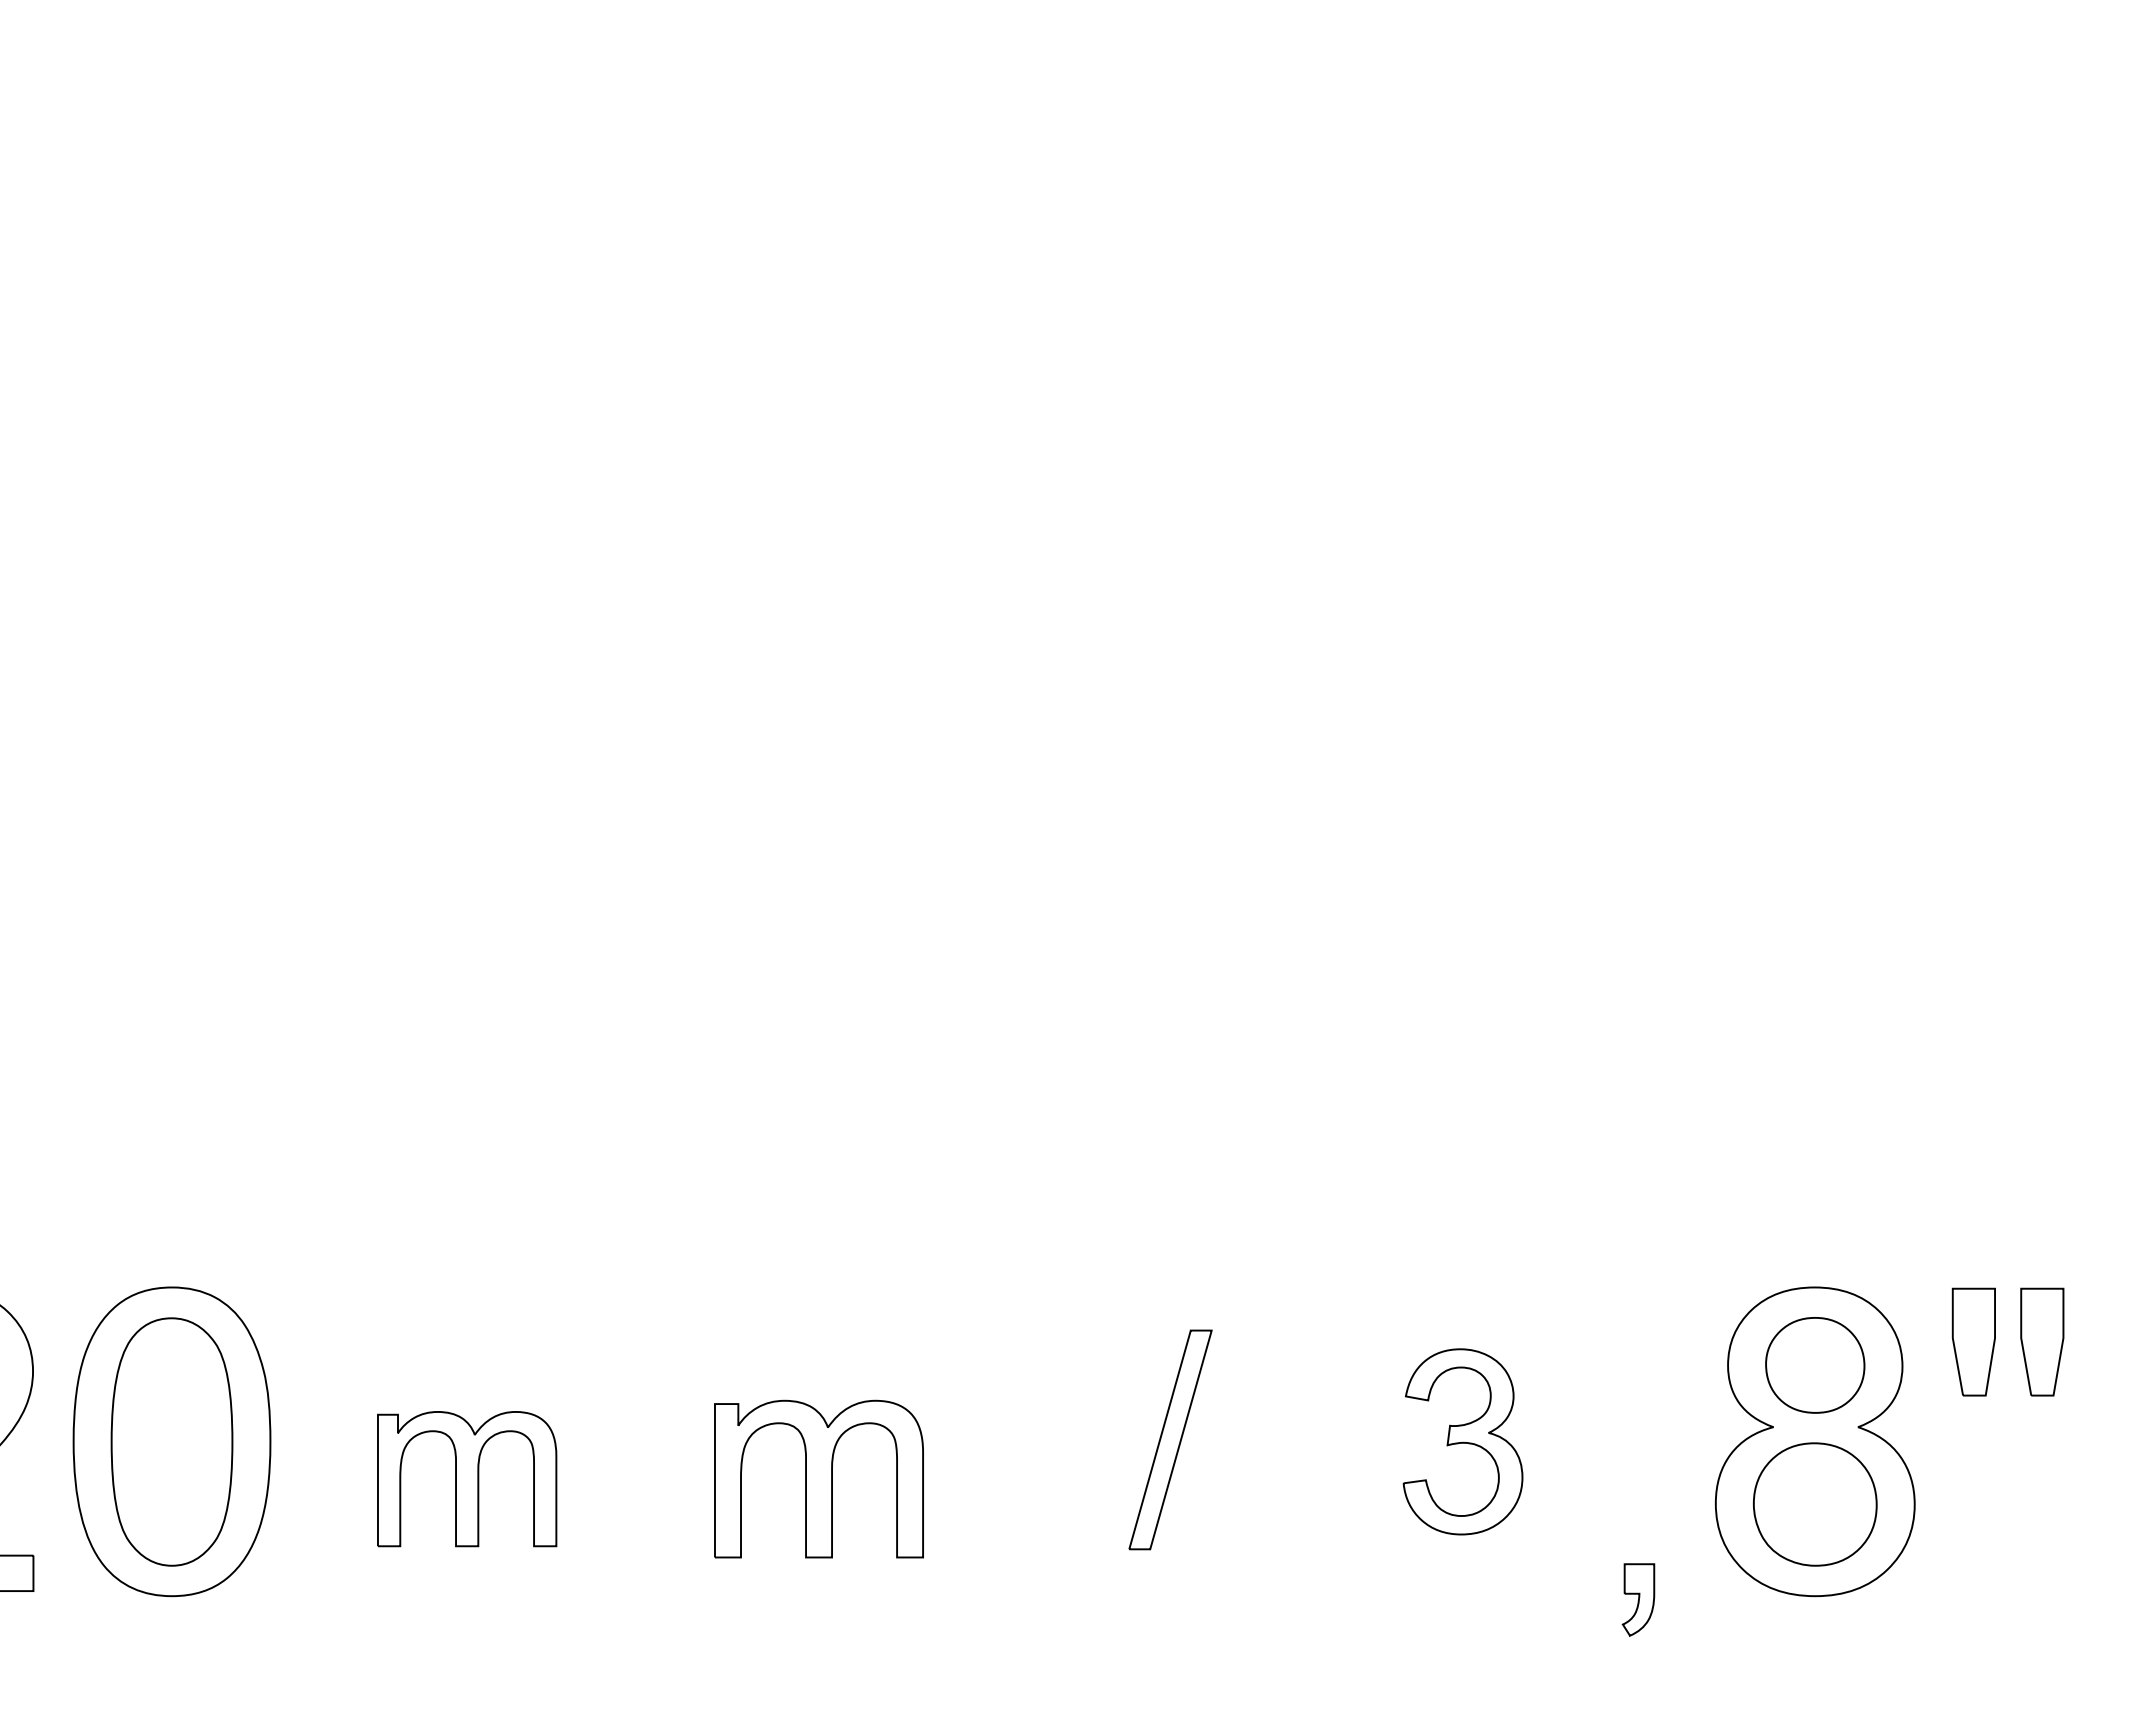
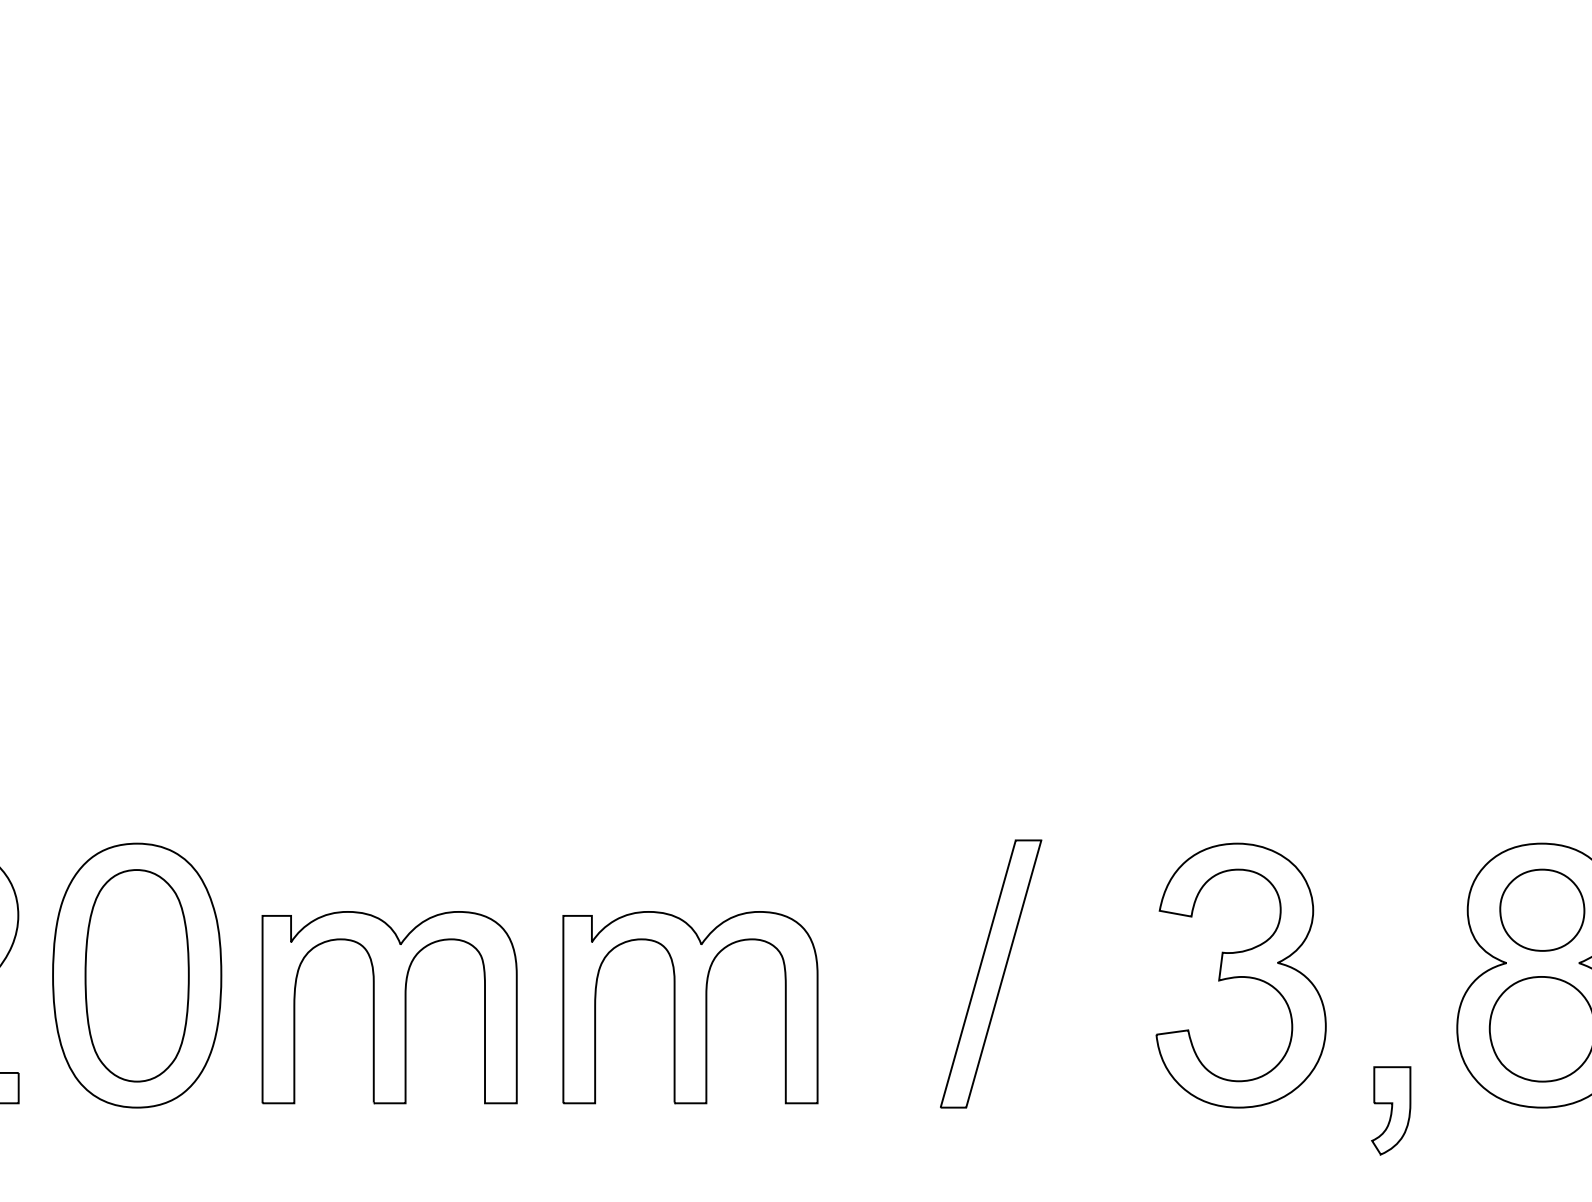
part: (1170, 1439) -> (990, 973), size x1.43
part: (1462, 1441) -> (1240, 975), size x1.67
part: (466, 1478) -> (388, 1007), size x1.67
part: (818, 1478) -> (689, 1007), size x1.43
part: (1638, 1599) -> (1391, 1110), size x1.43

